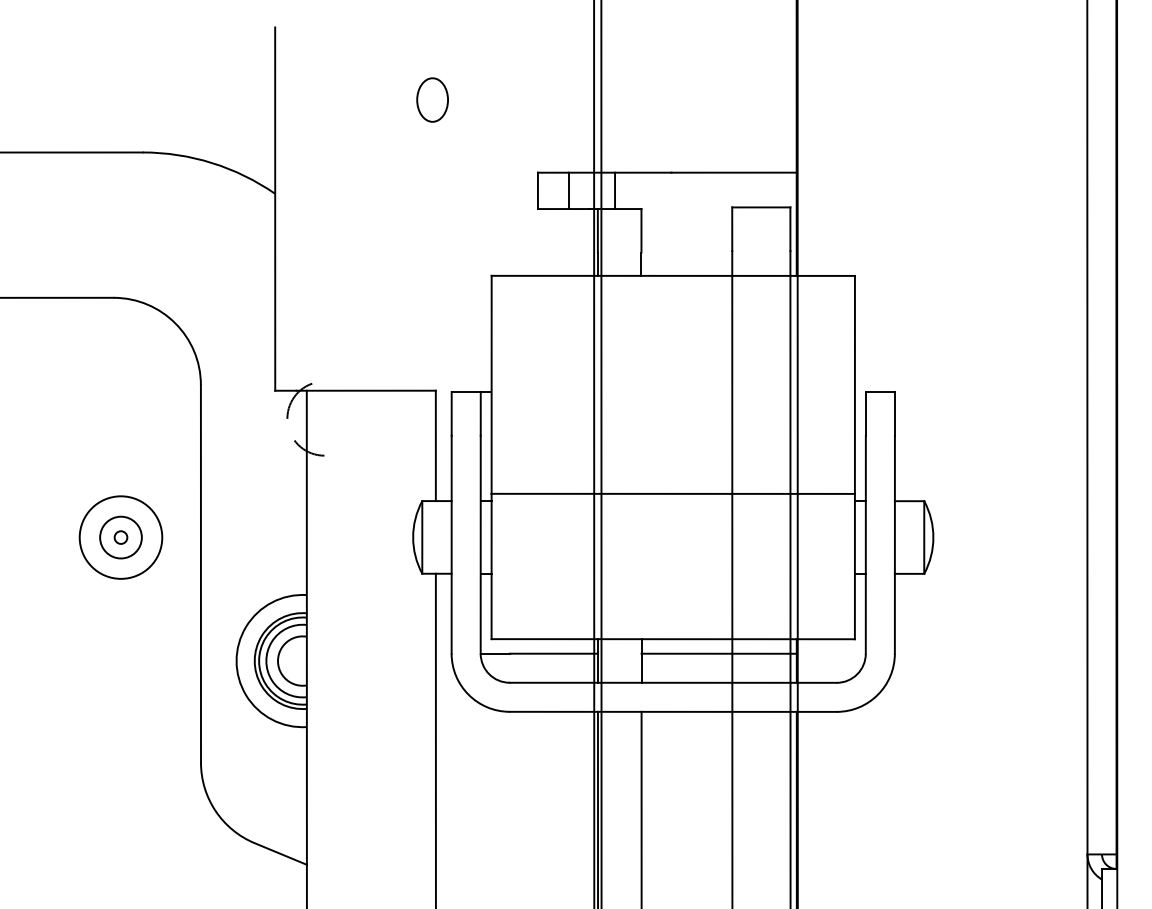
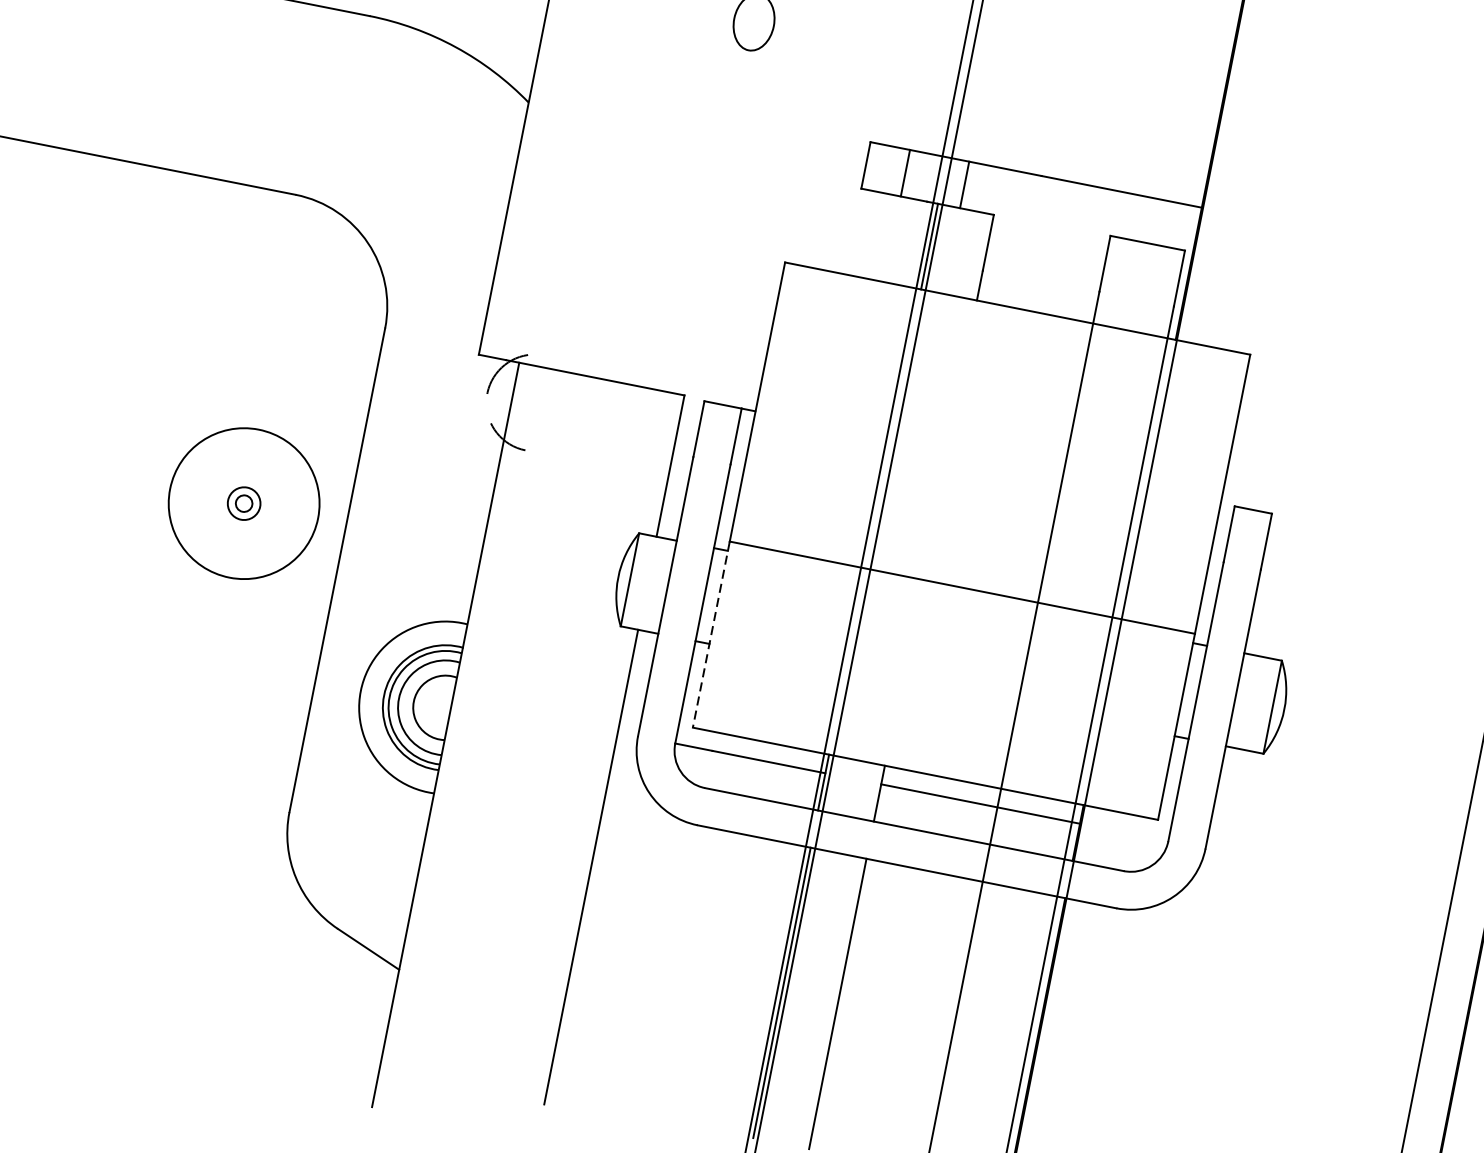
circle: (120, 537) -> (243, 503), size x0.6
circle: (120, 537) -> (243, 503), size x1.4
line: (491, 566) -> (711, 634), solid -> dashed

